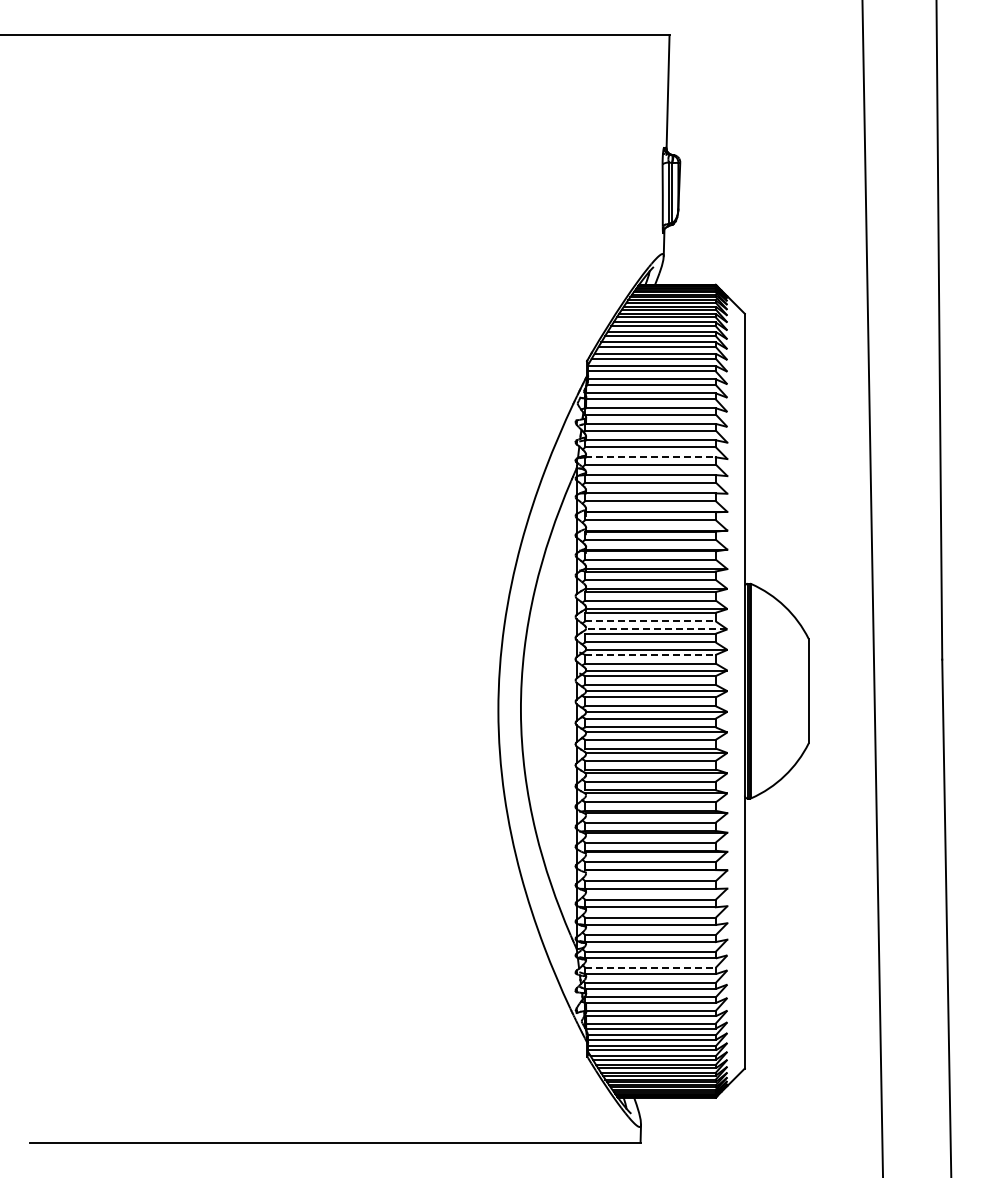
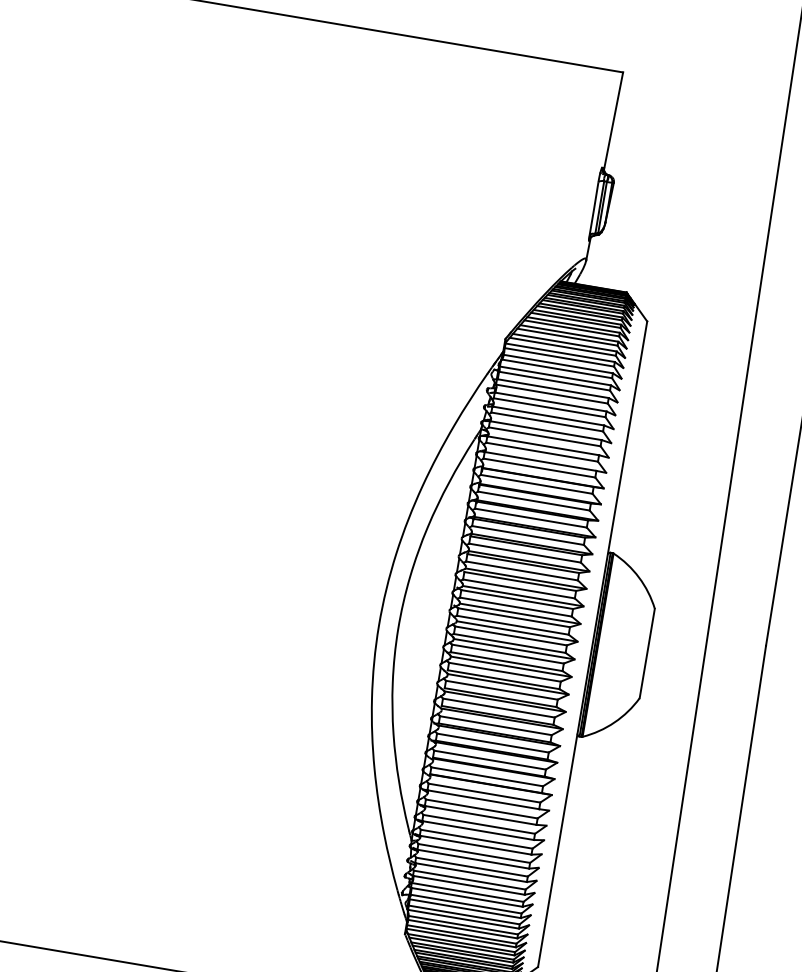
line: (650, 457) -> (545, 430), dashed -> solid
line: (650, 621) -> (522, 571), dashed -> solid
line: (656, 629) -> (526, 578), dashed -> solid
line: (650, 654) -> (517, 599), dashed -> solid
line: (650, 967) -> (471, 866), dashed -> solid

